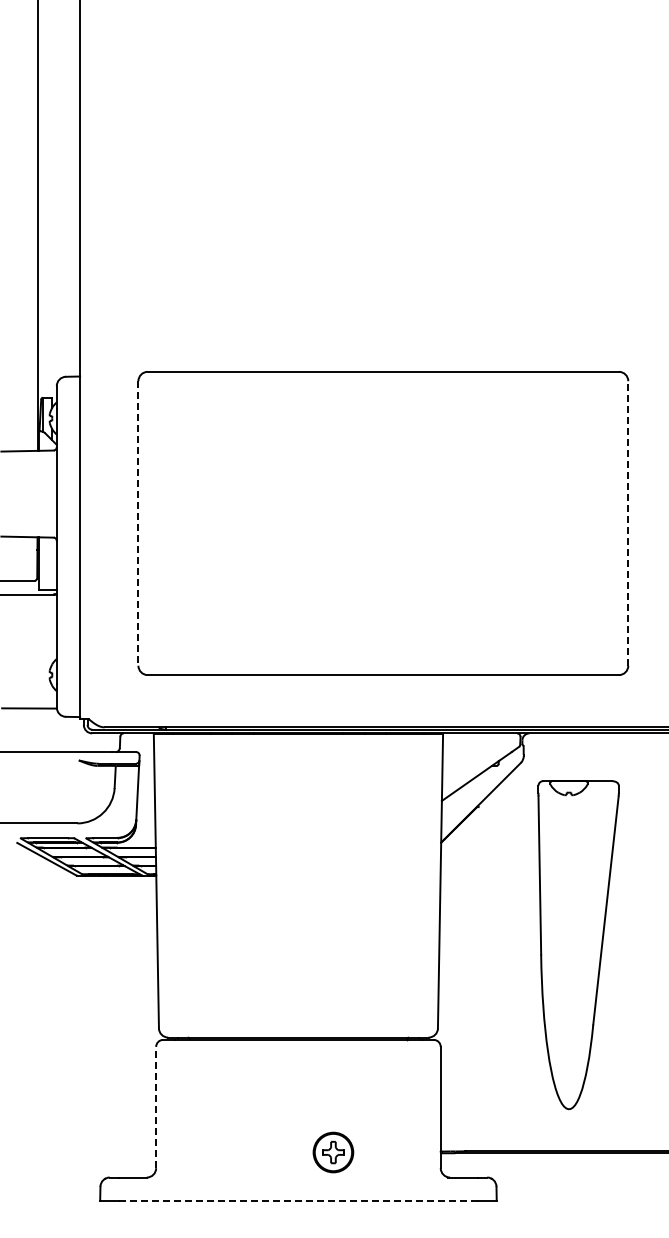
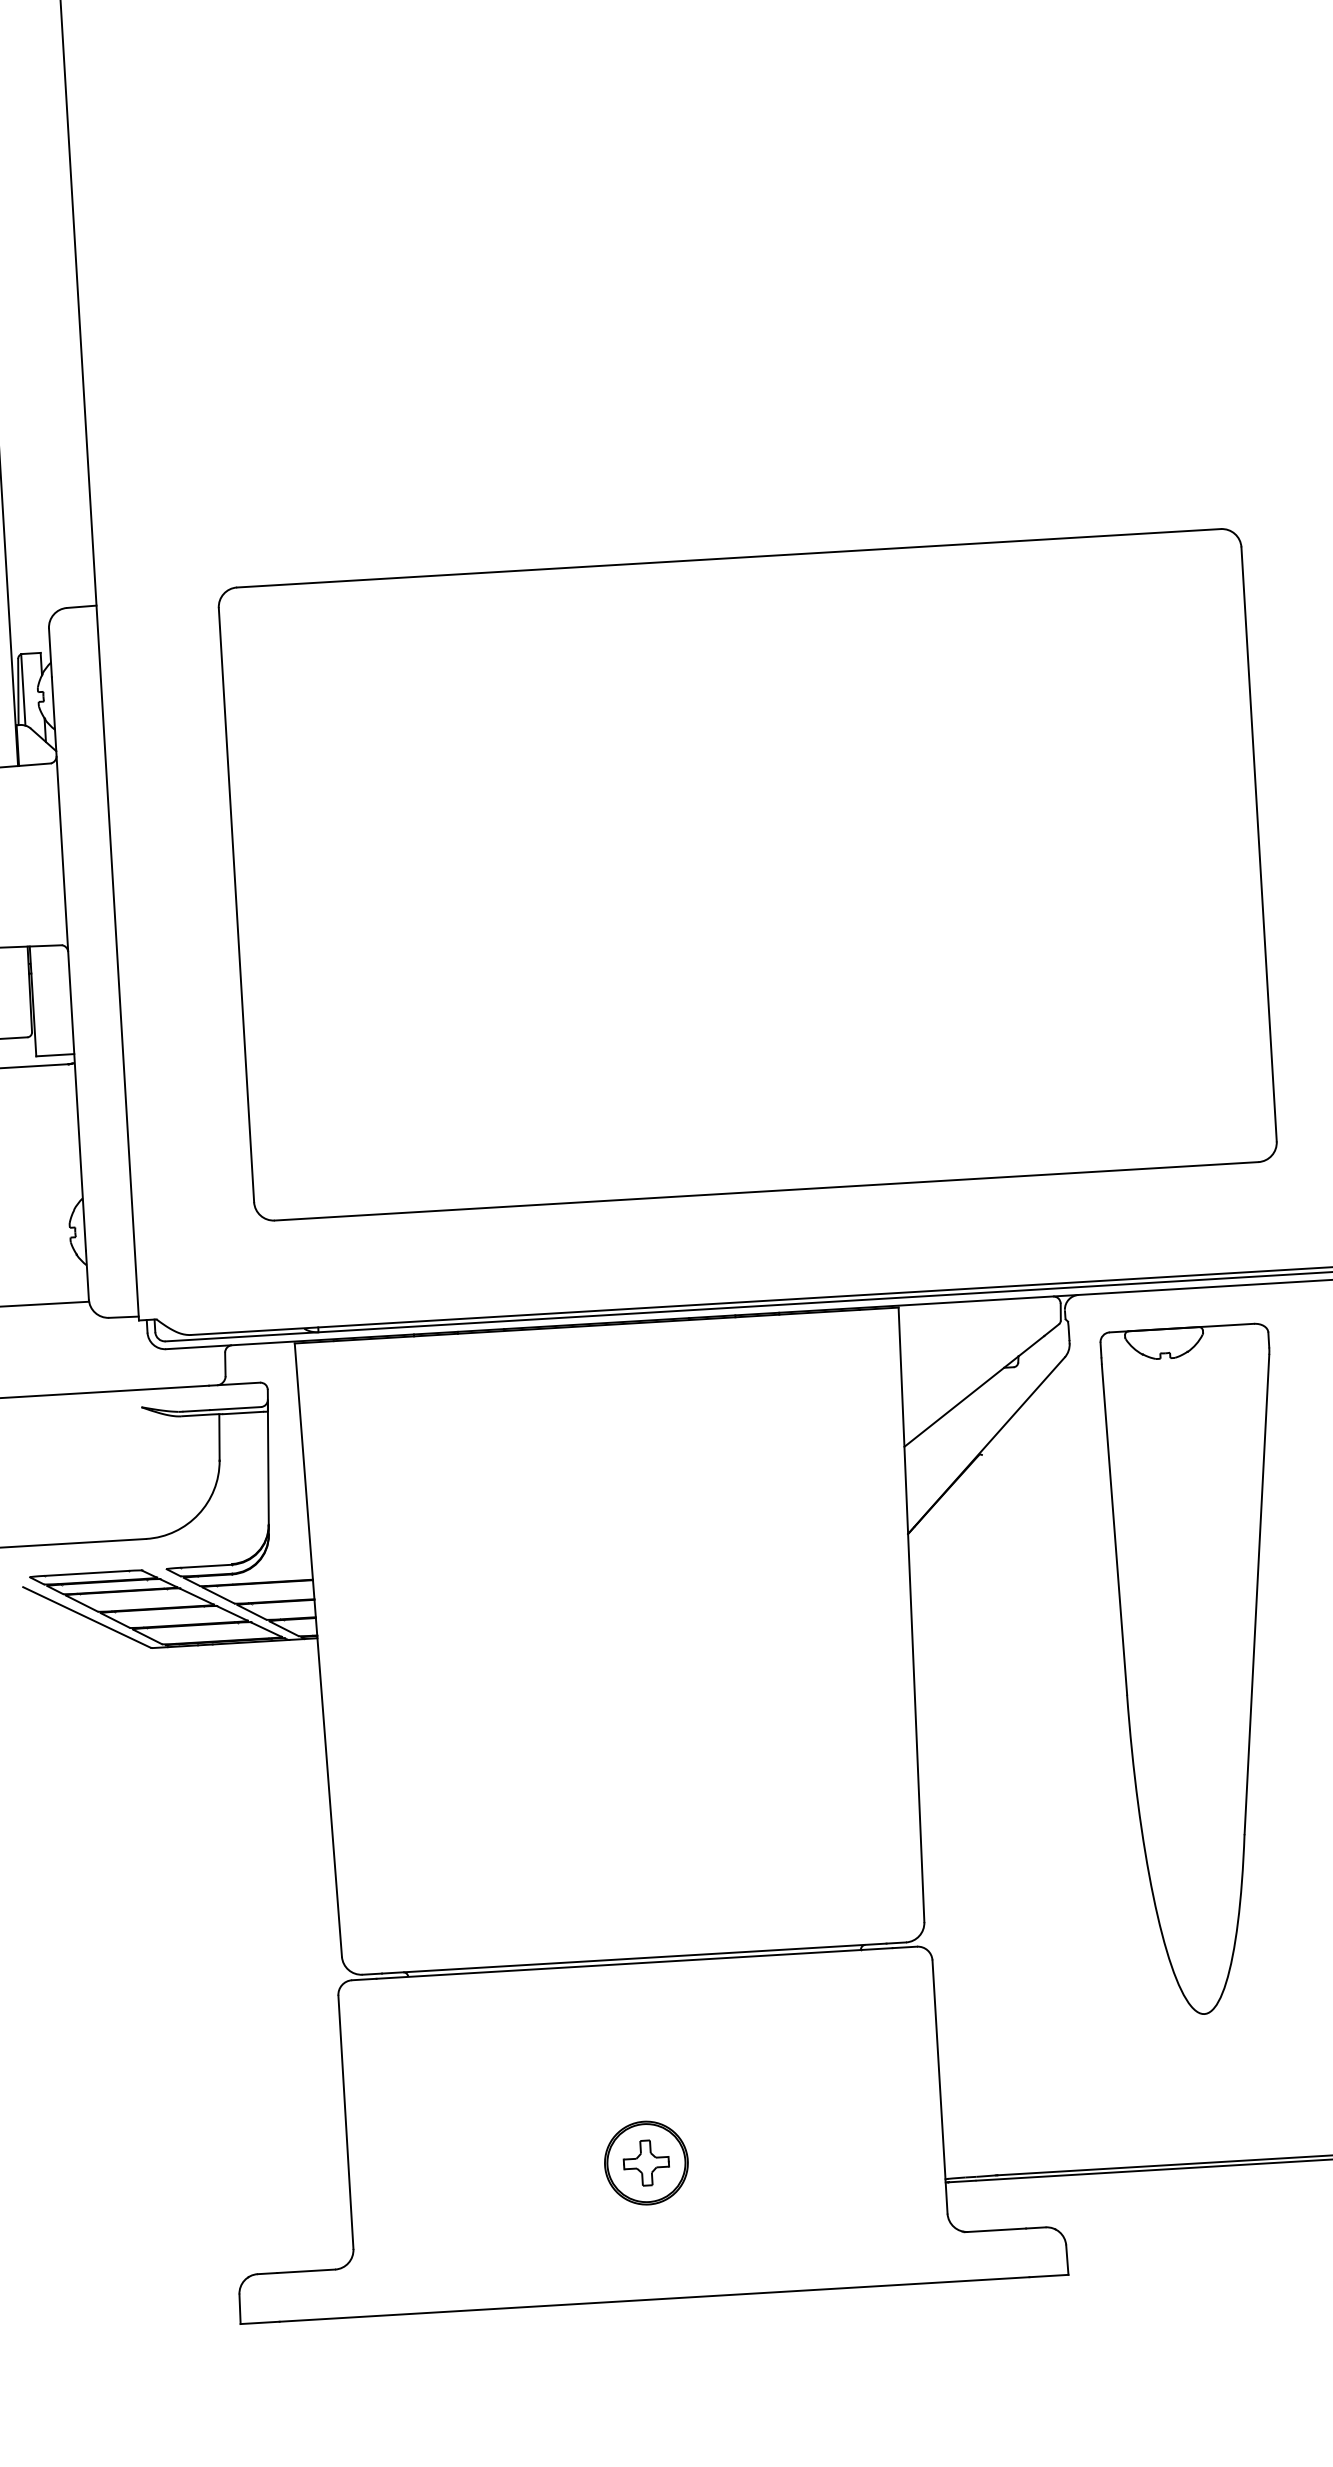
line: (628, 522) -> (1259, 842), dashed -> solid
line: (138, 523) -> (236, 905), dashed -> solid
part: (578, 945) -> (1203, 1671), moved
line: (156, 1107) -> (346, 2122), dashed -> solid
part: (333, 1152) -> (646, 2163), moved
line: (298, 1200) -> (654, 2298), dashed -> solid

